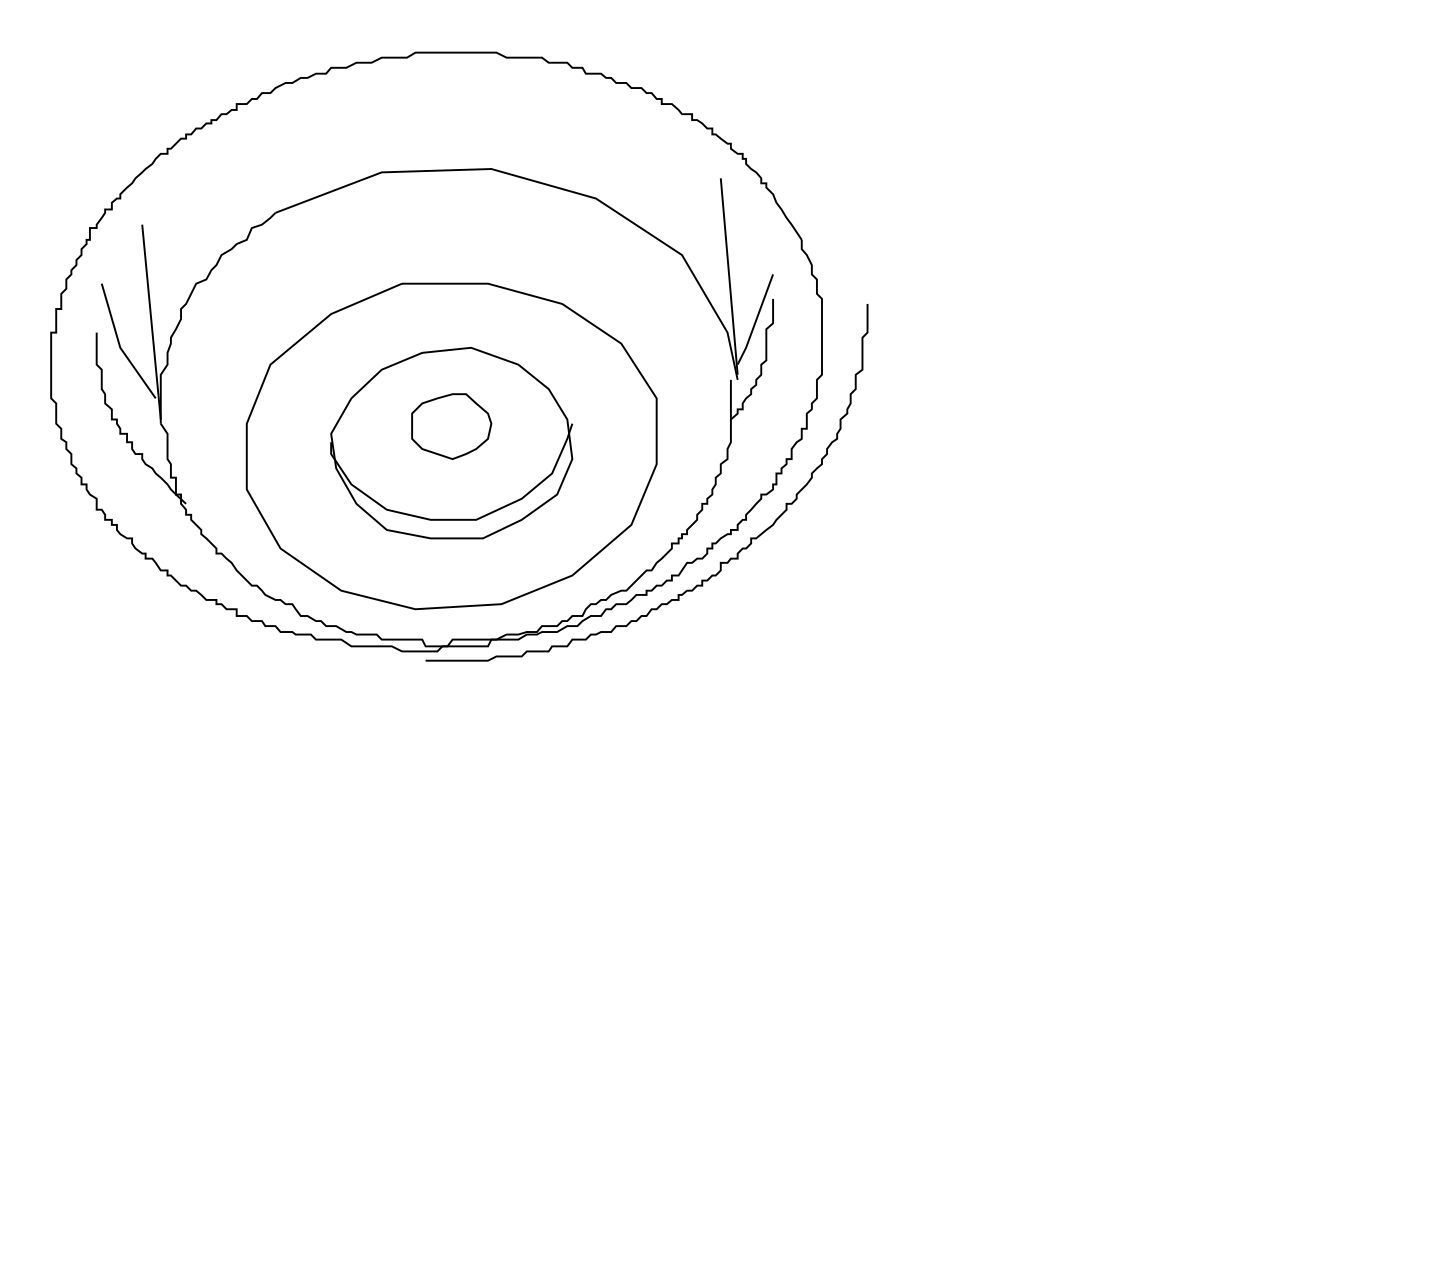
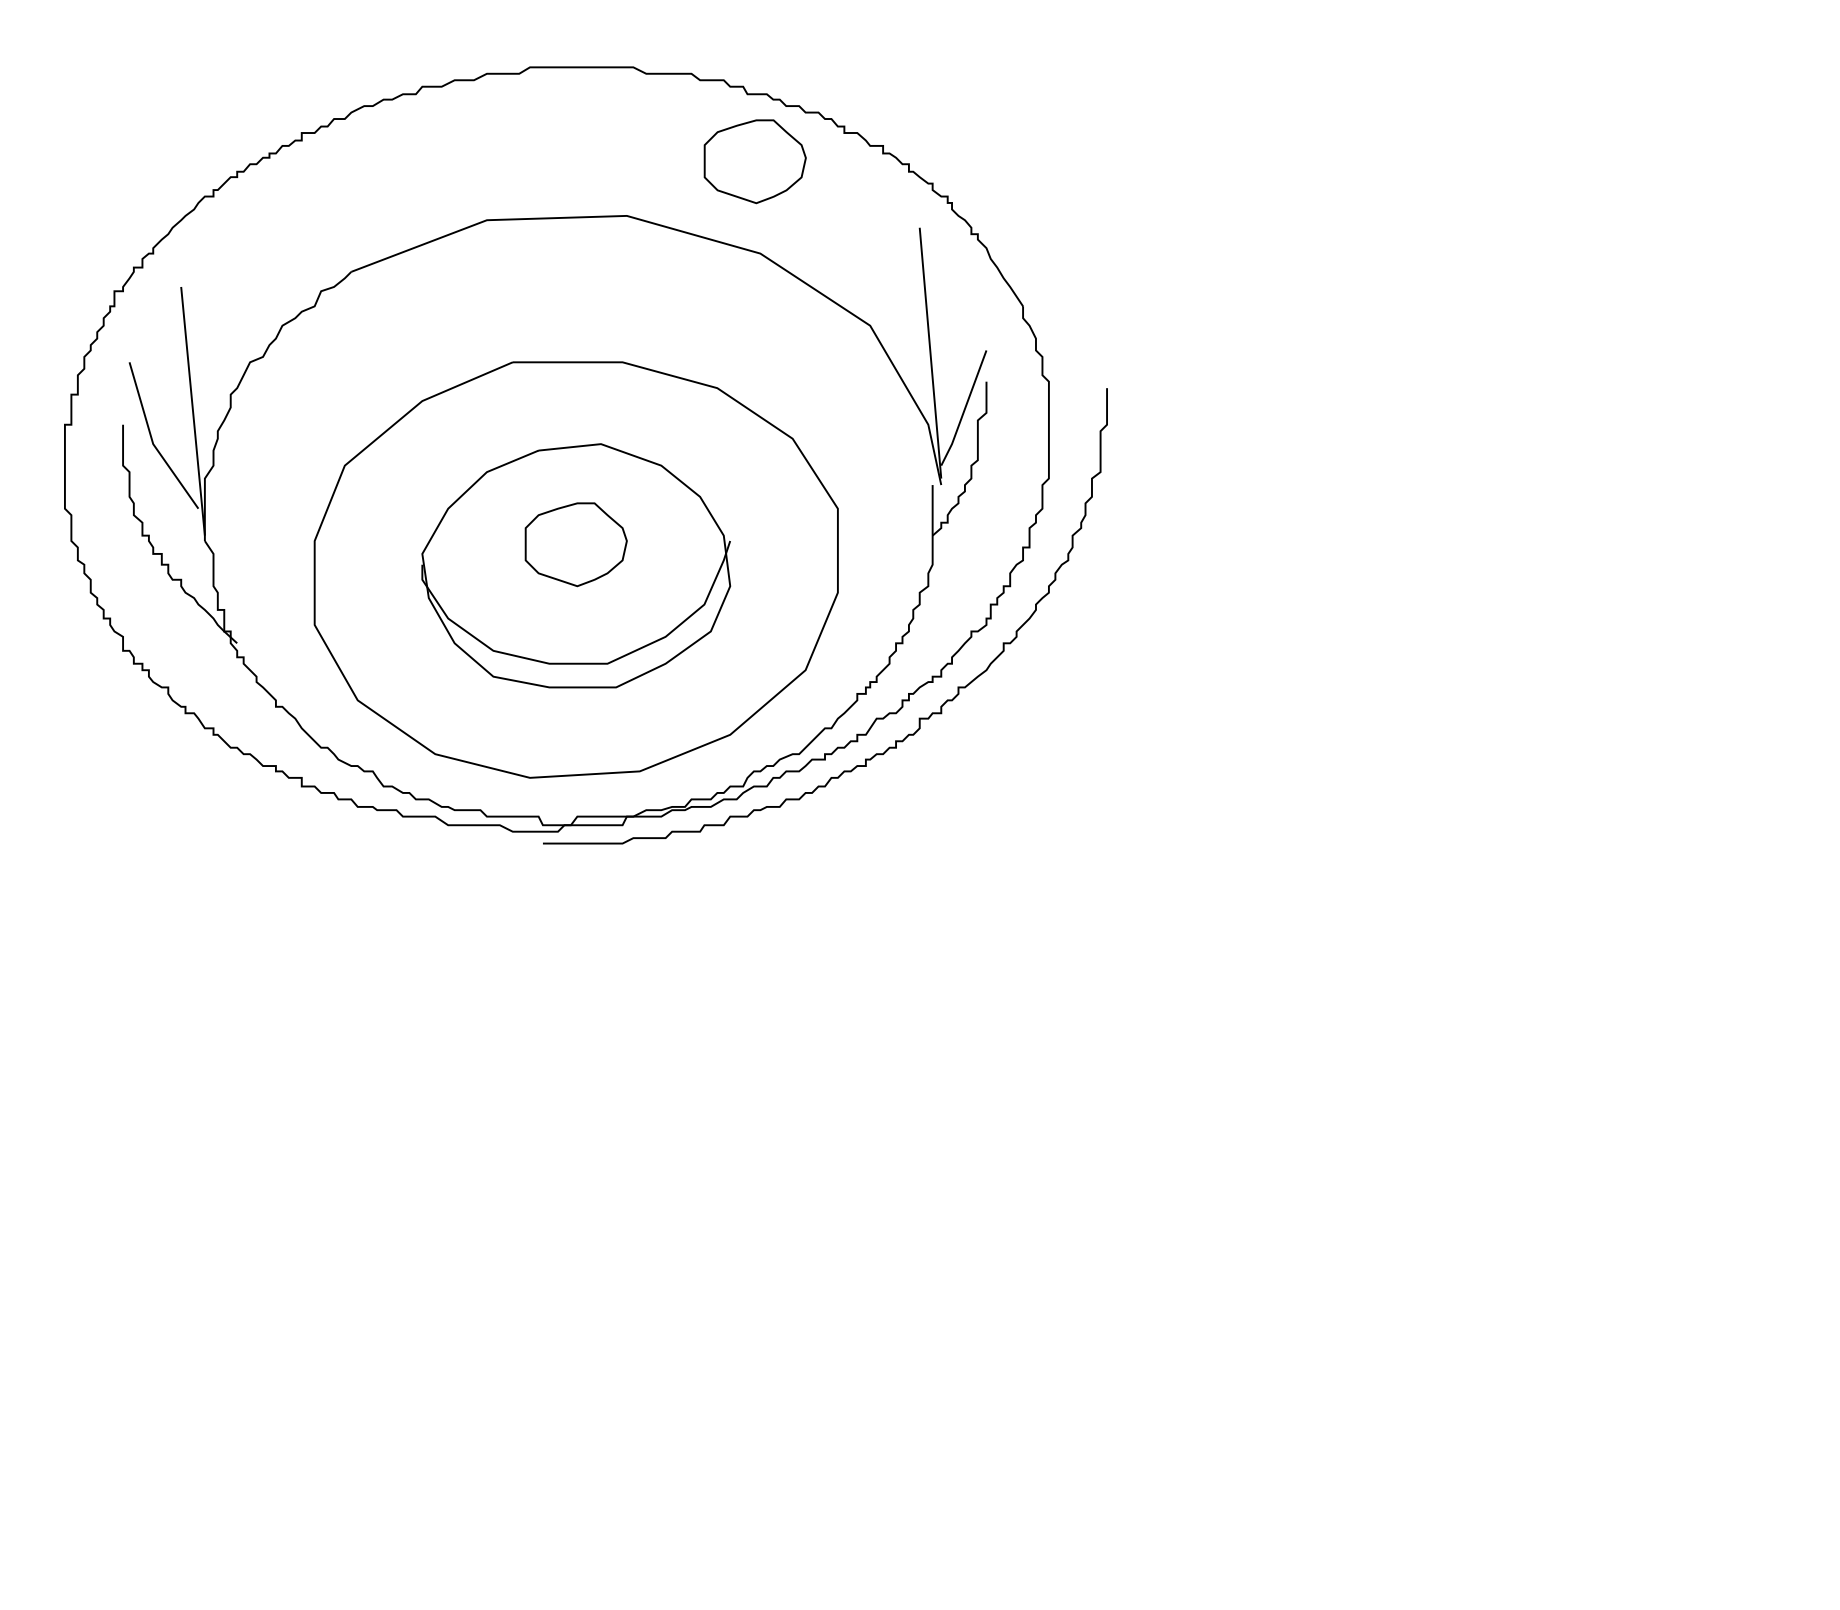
part: (591, 126) -> (754, 161), added

